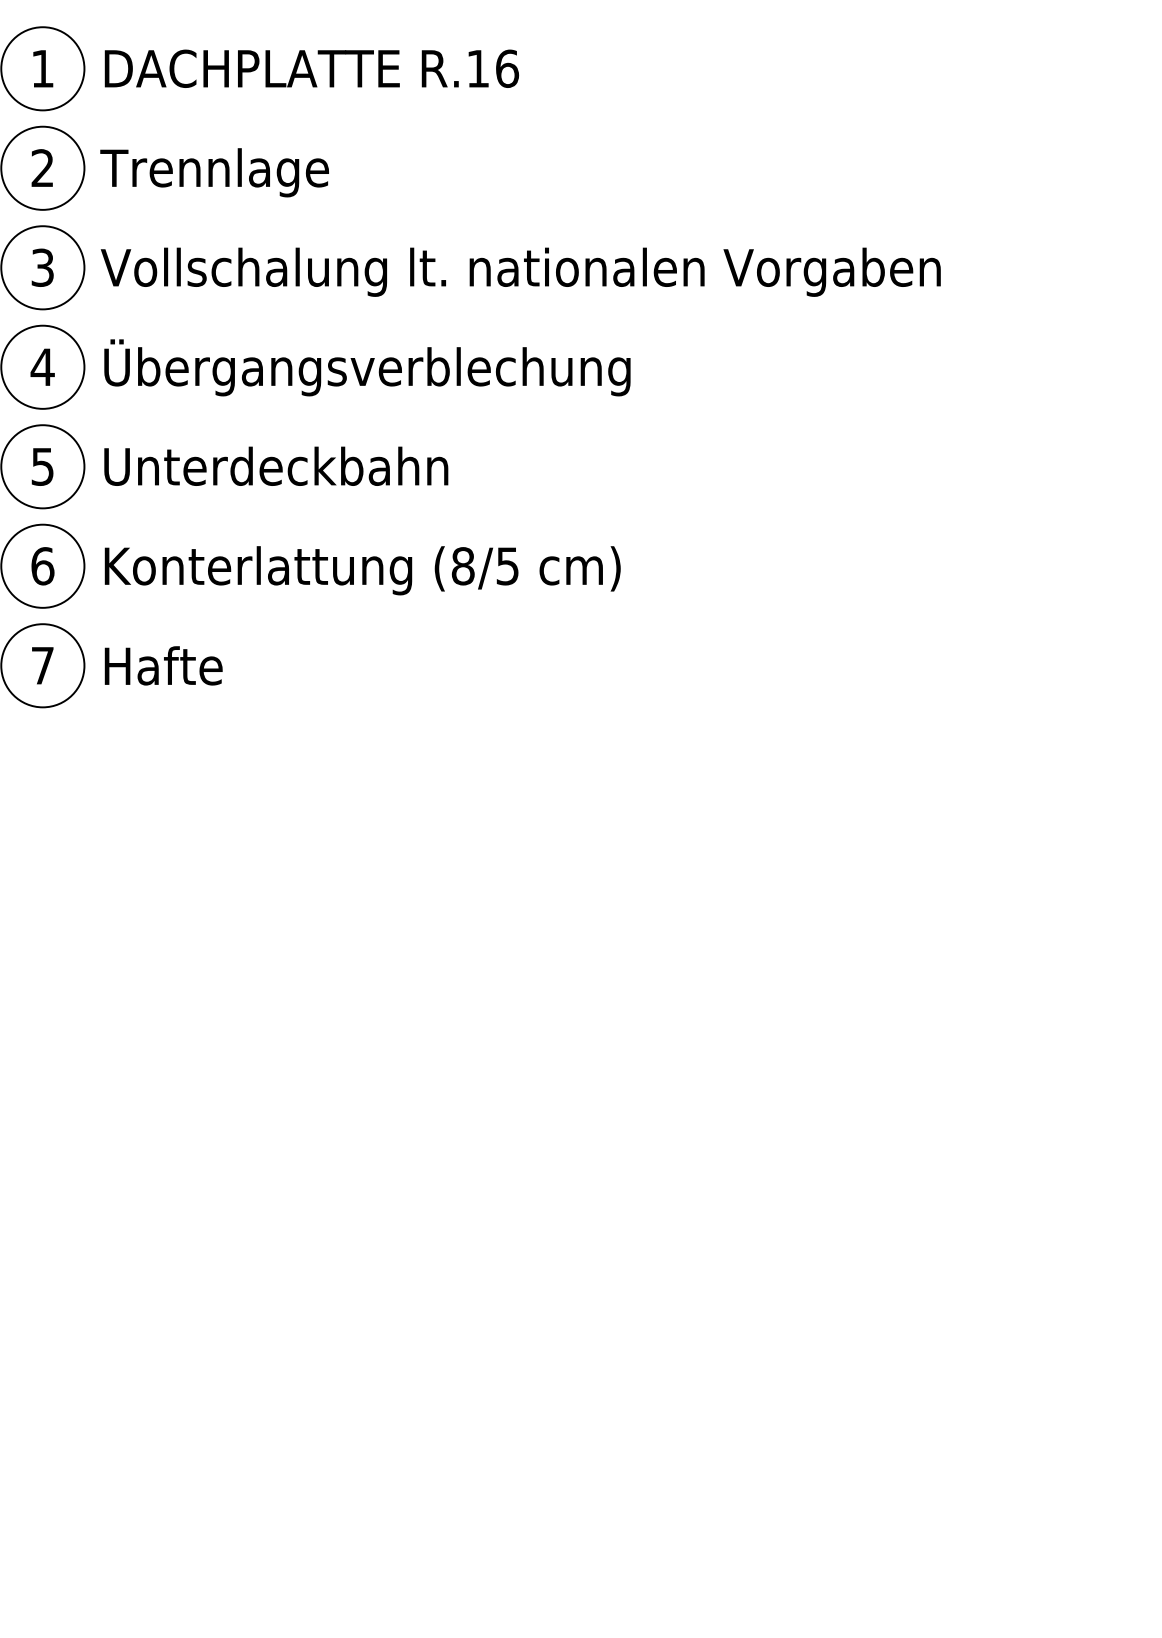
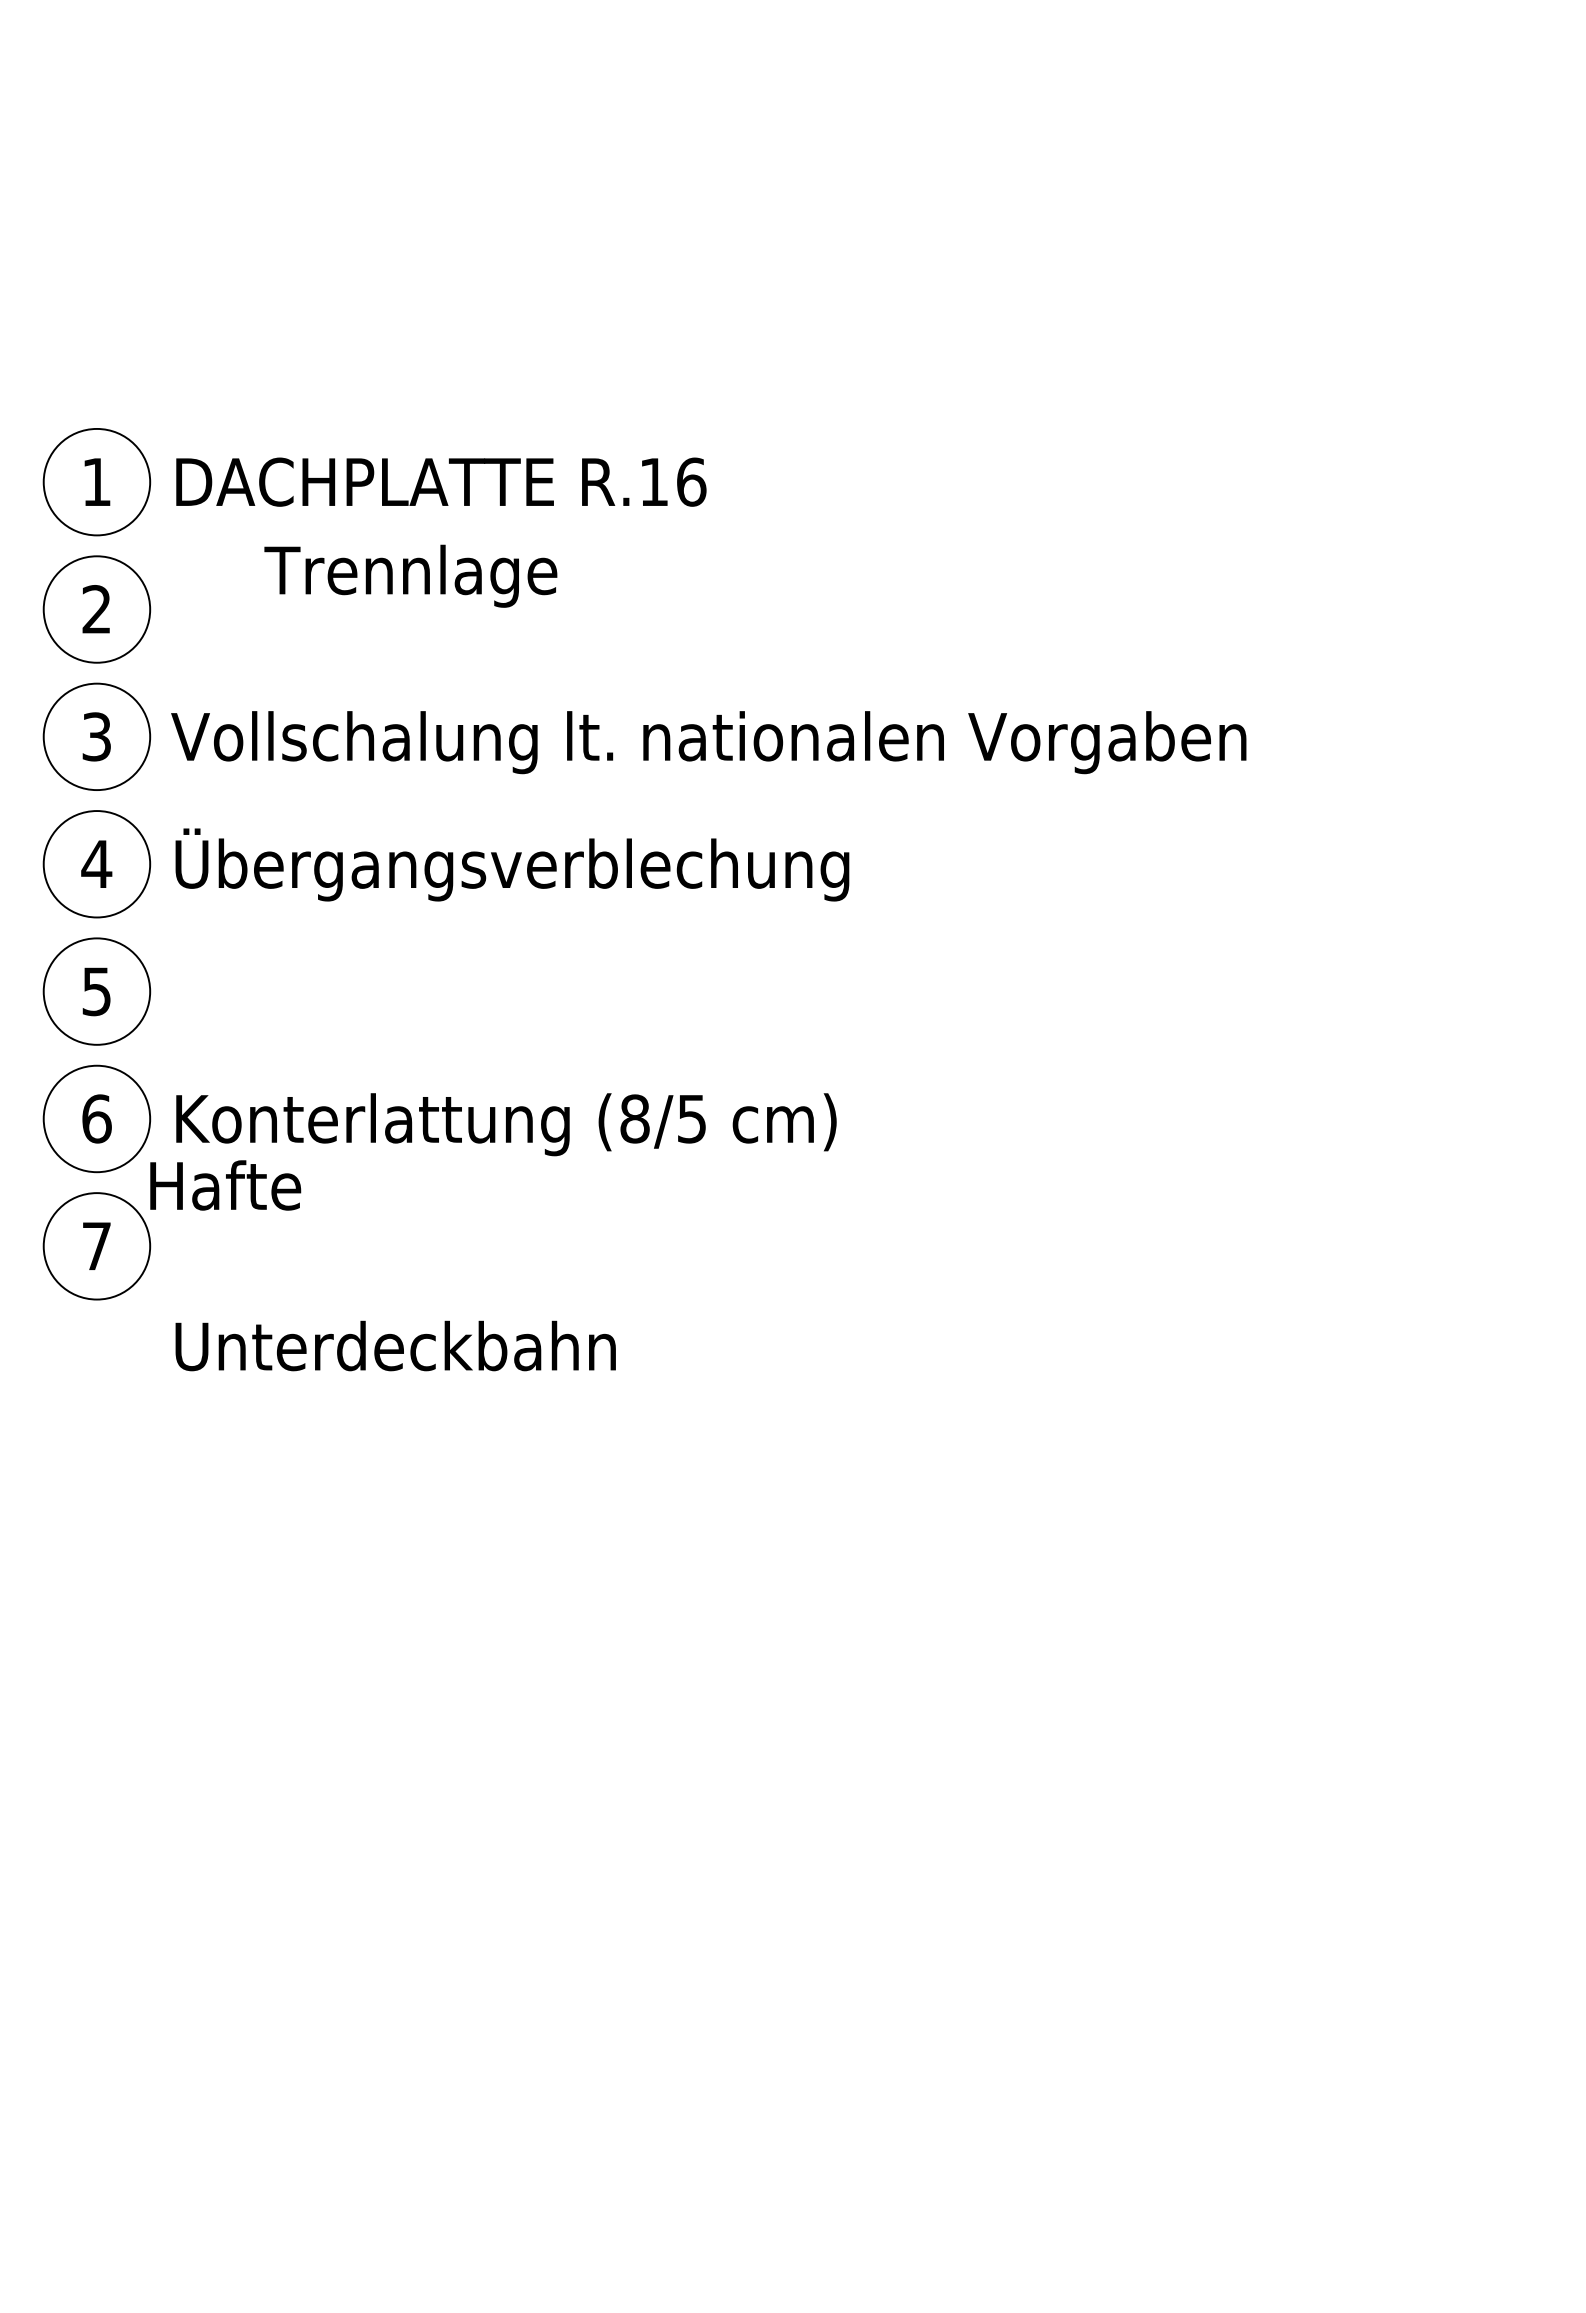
text: (214, 172) -> (410, 575), moved
text: (276, 465) -> (395, 1345), moved
text: (163, 665) -> (225, 1185), moved

